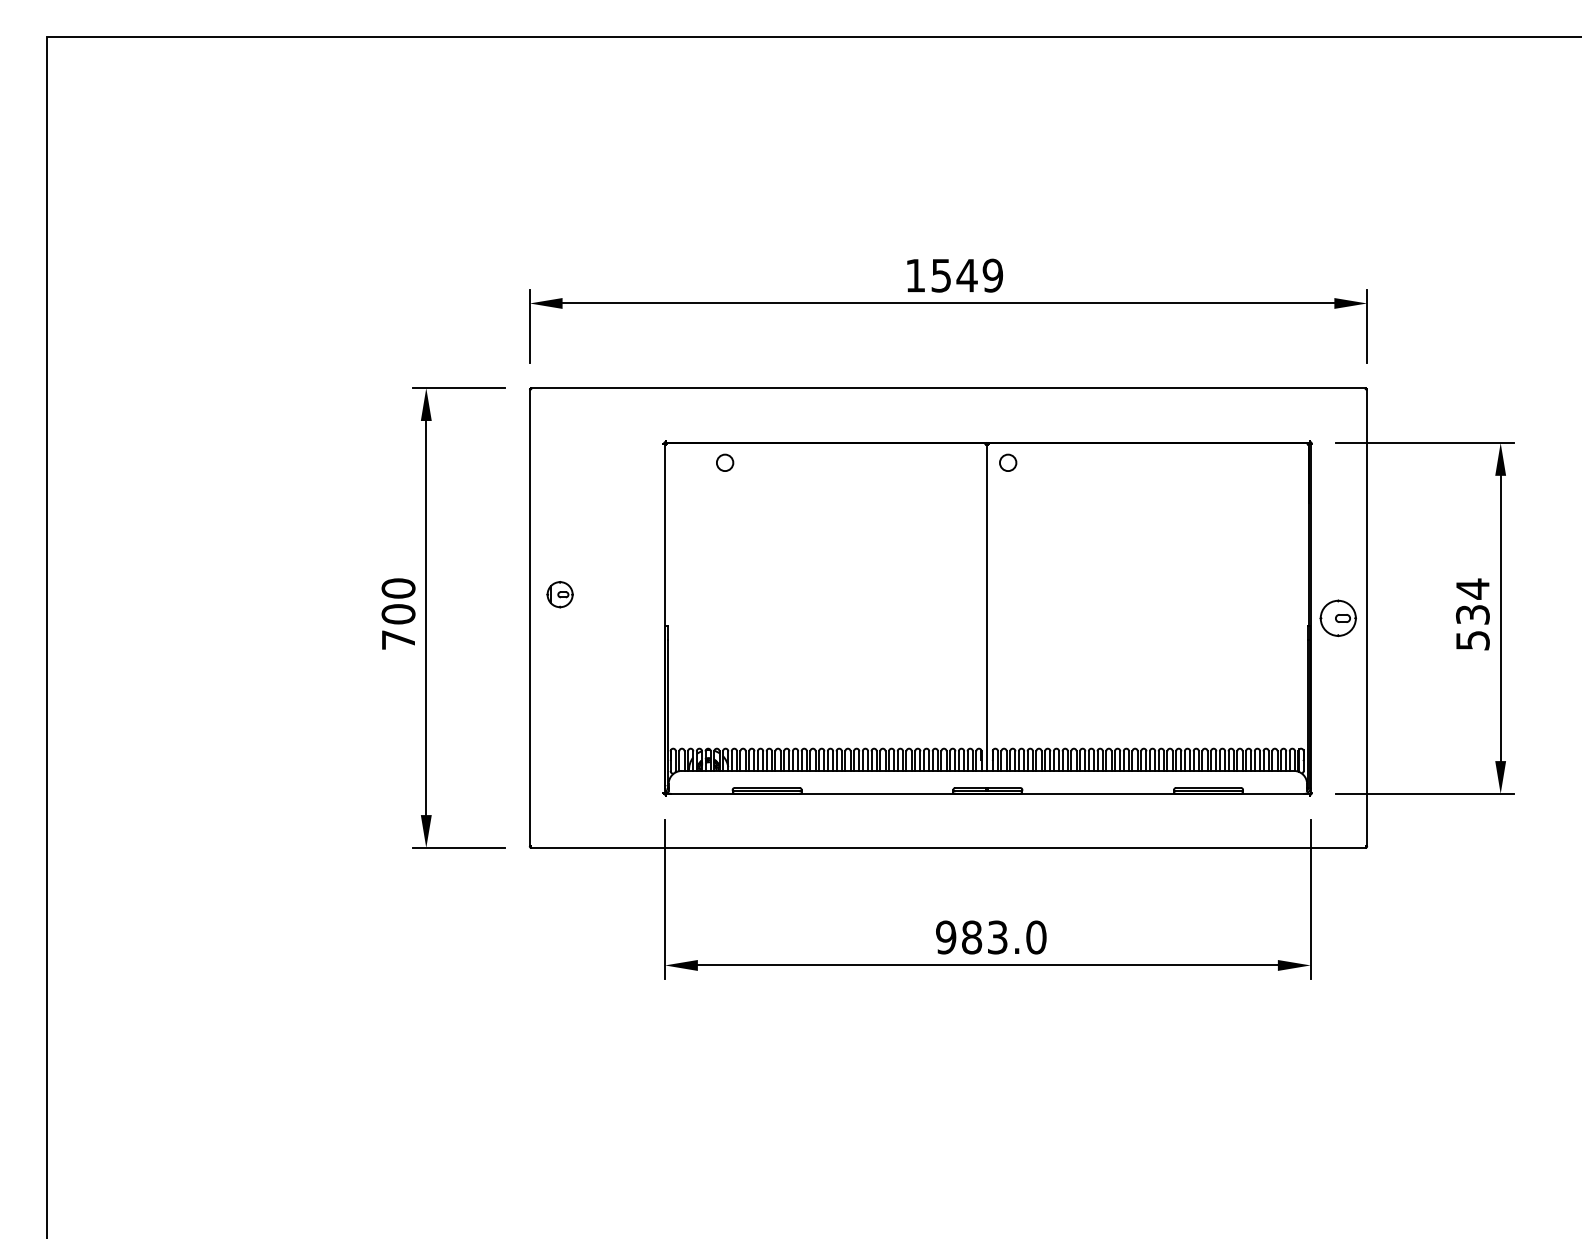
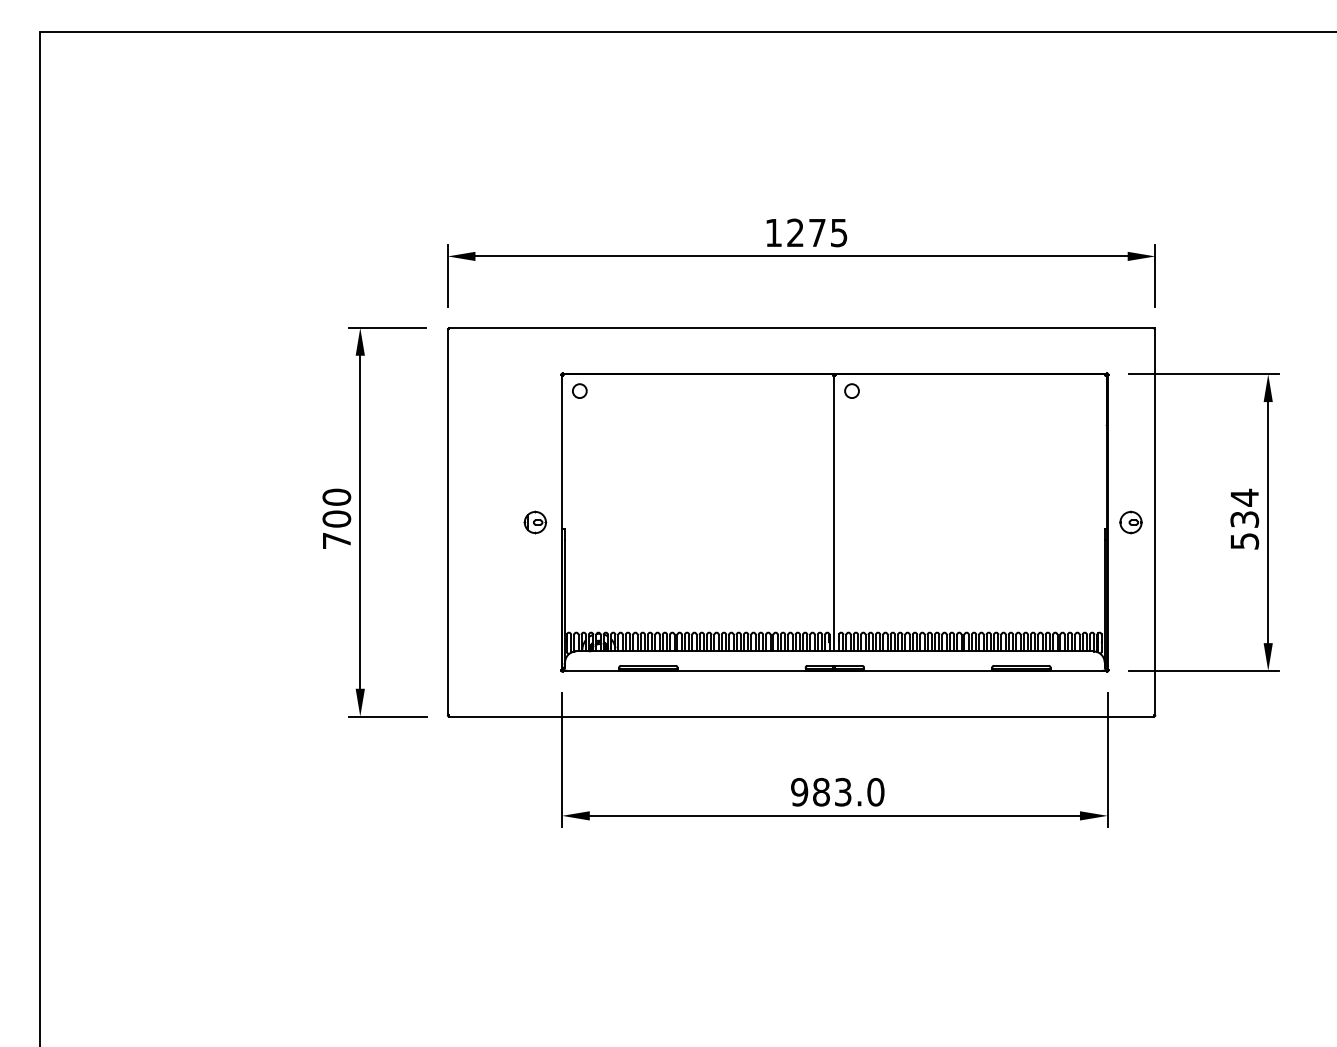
text: (967, 275) -> (817, 232), 1549 -> 1275
circle: (724, 462) -> (579, 390), moved
part: (560, 594) -> (535, 522), moved
part: (1337, 618) -> (1130, 522), size x0.71

